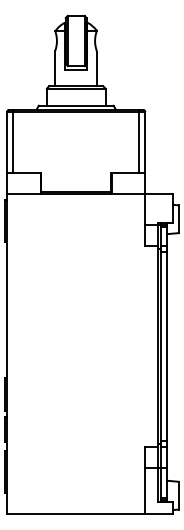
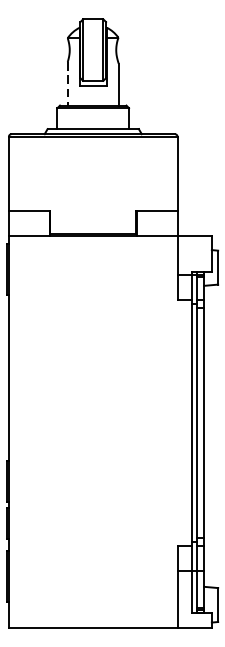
line: (55, 68) -> (67, 83), solid -> dashed
line: (13, 140) -> (16, 171), removed
line: (139, 140) -> (170, 171), removed

